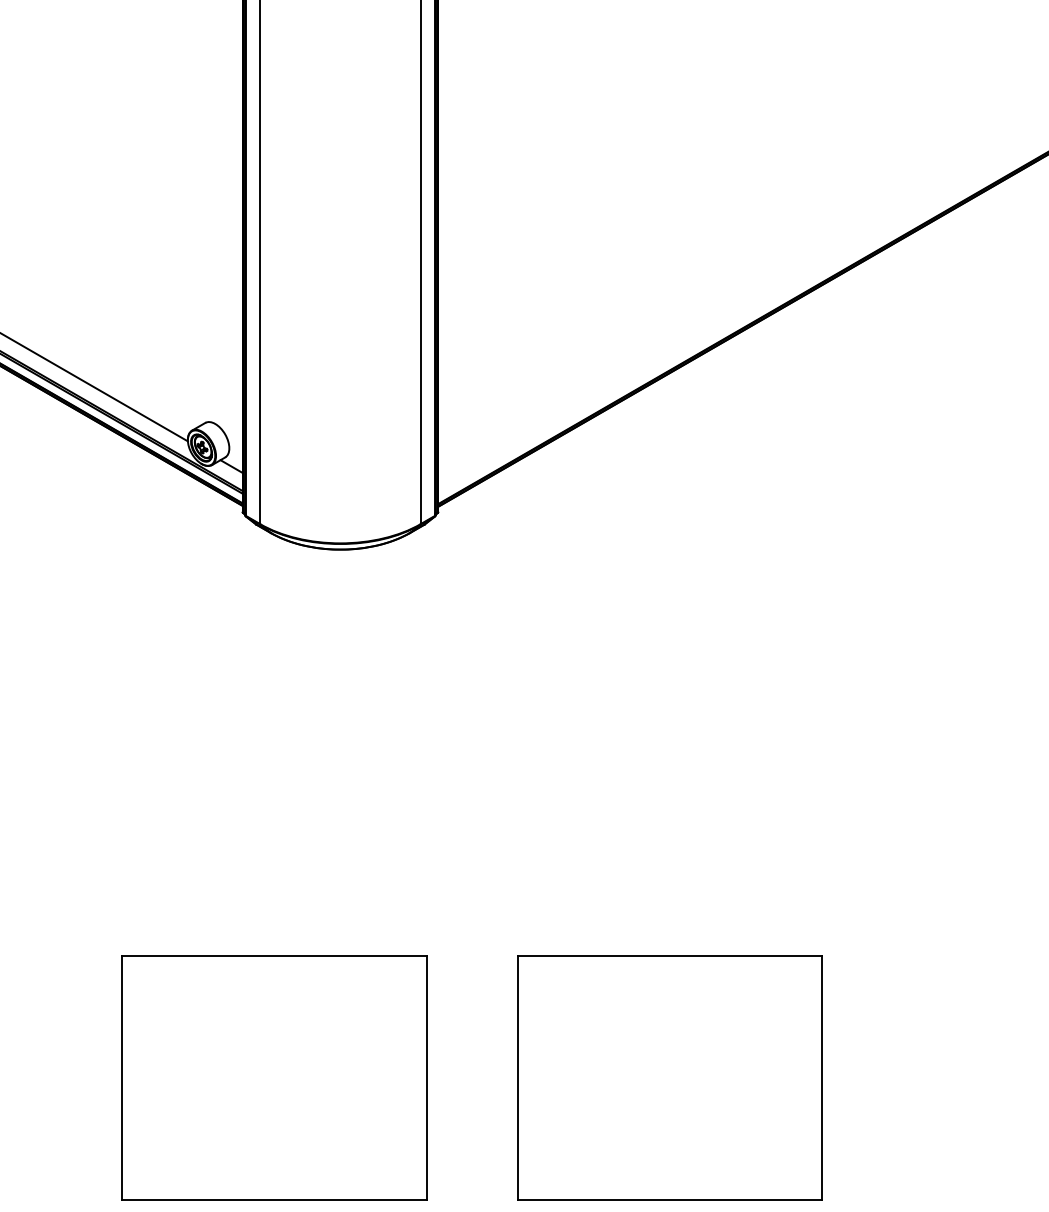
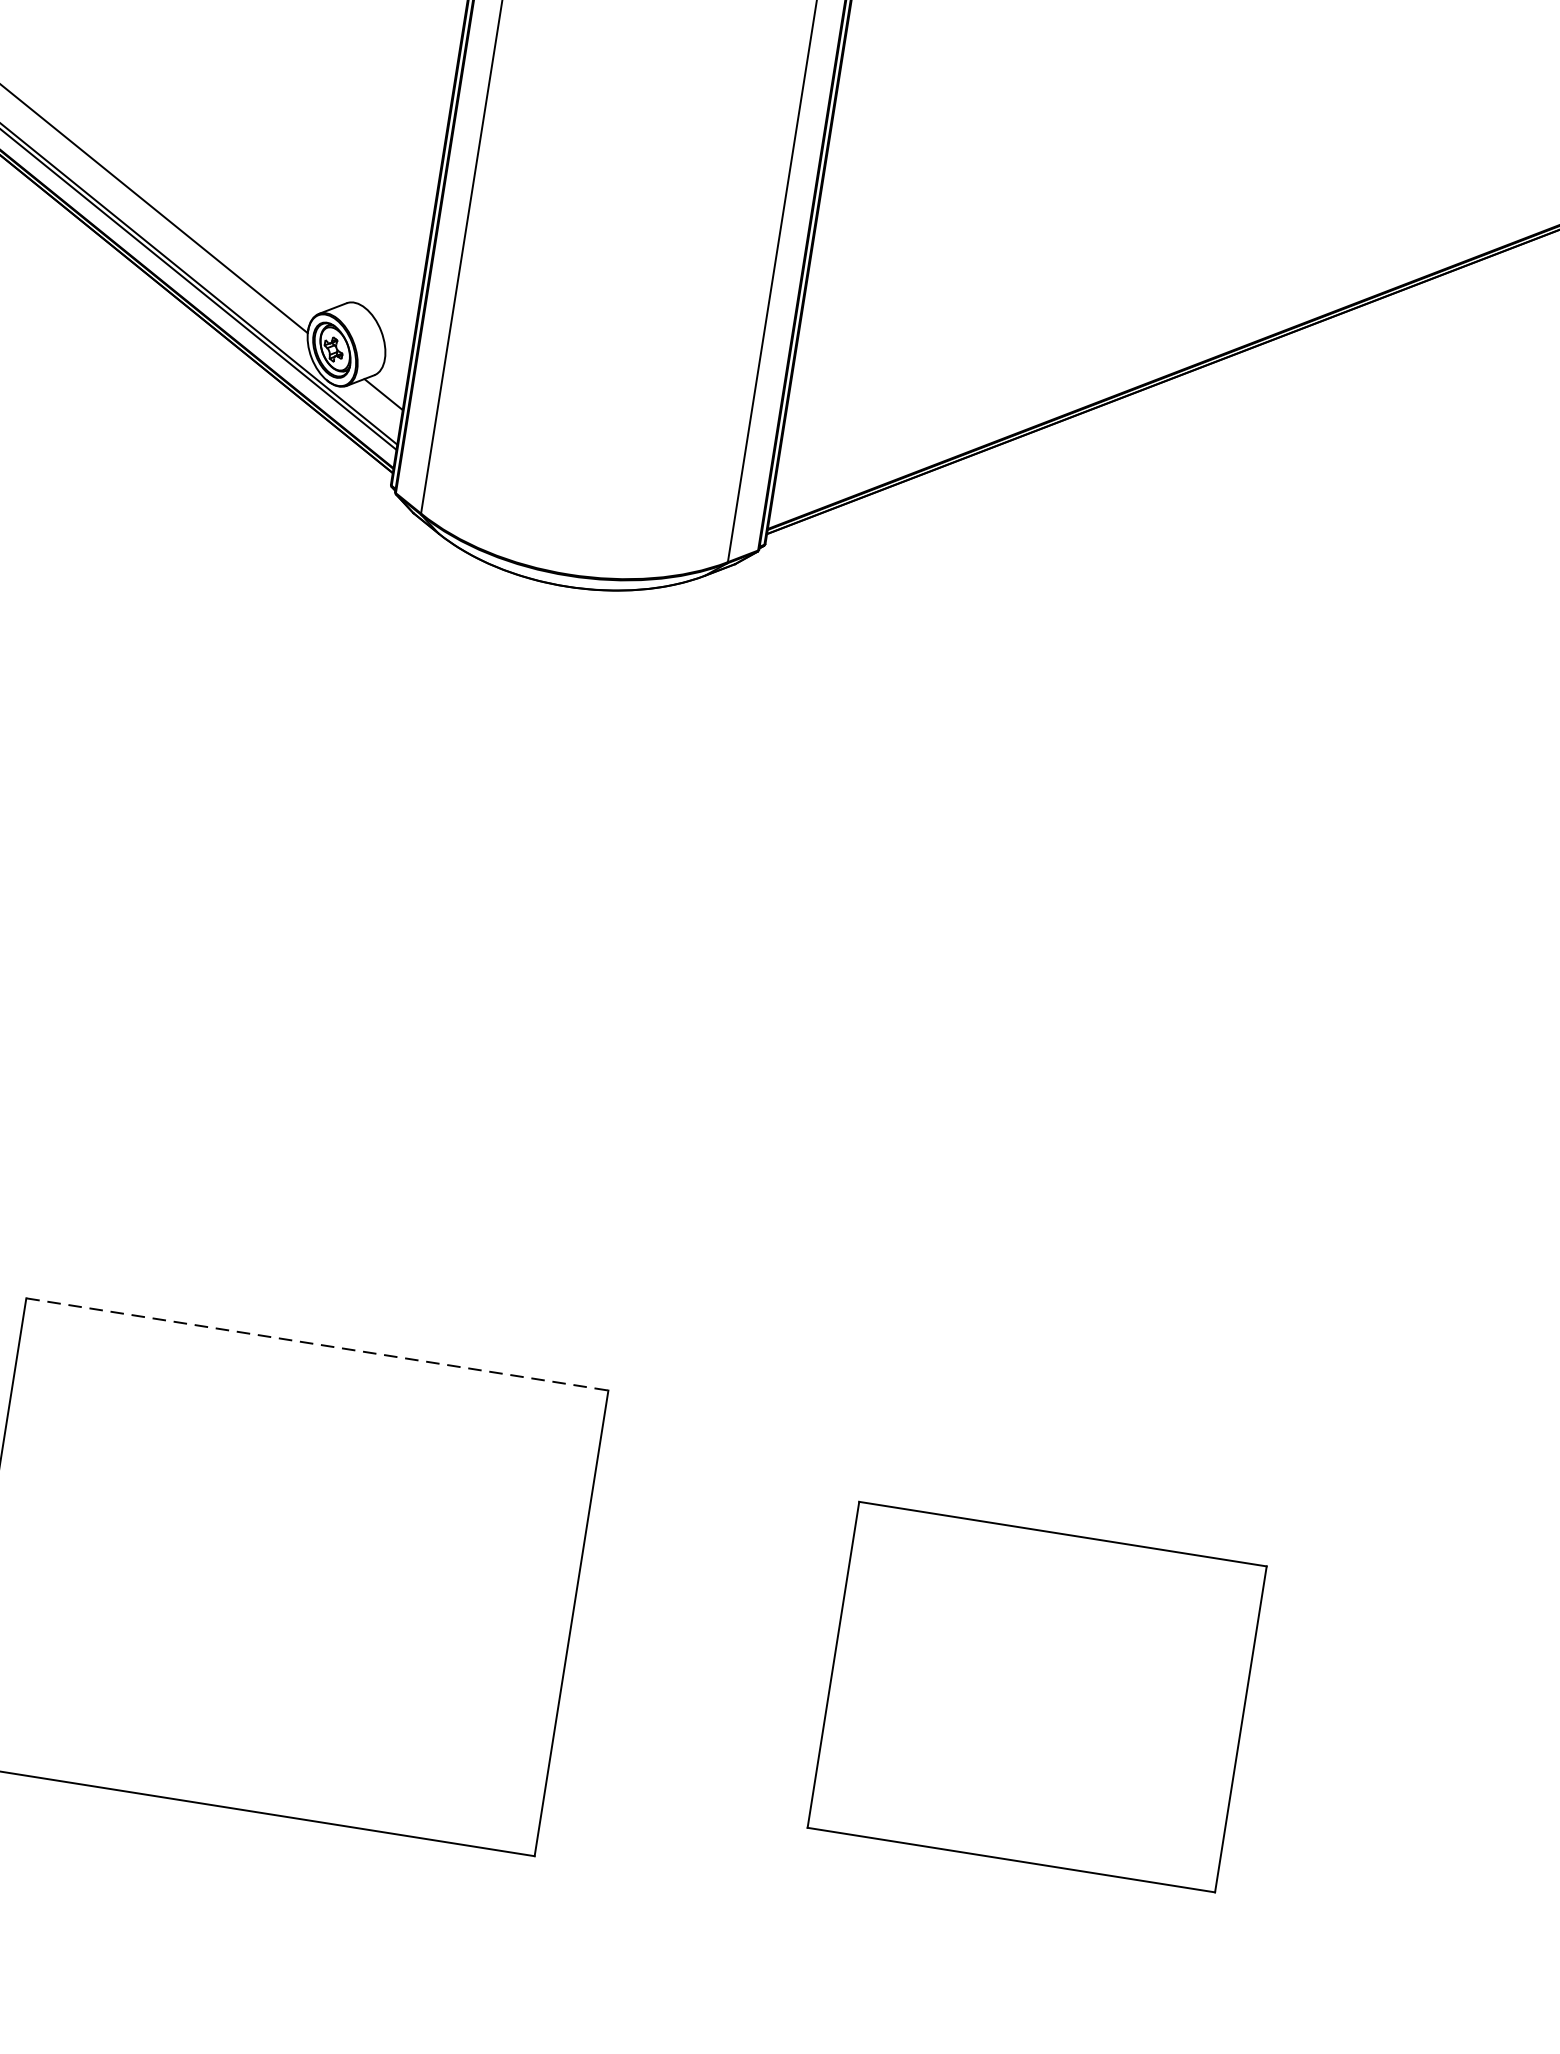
line: (274, 956) -> (317, 1344), solid -> dashed
part: (669, 1077) -> (1036, 1695), size x0.7

